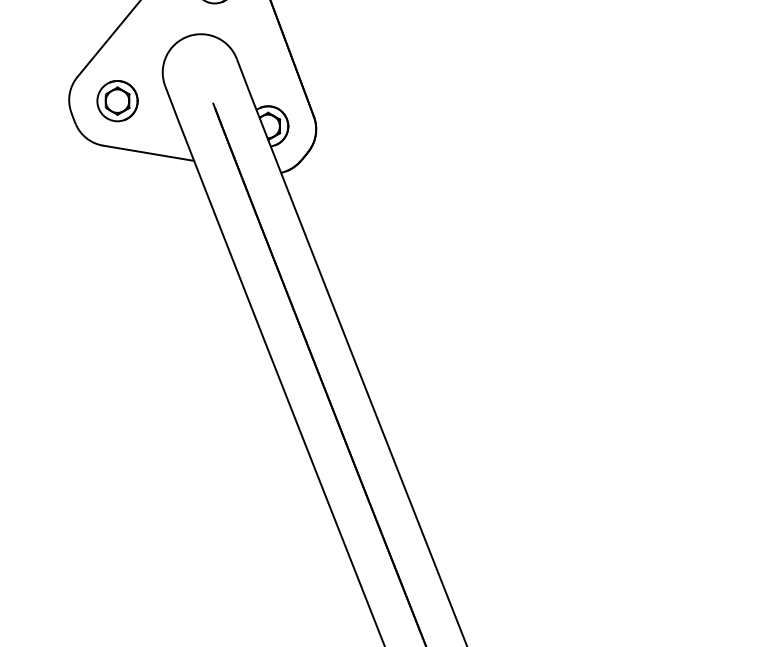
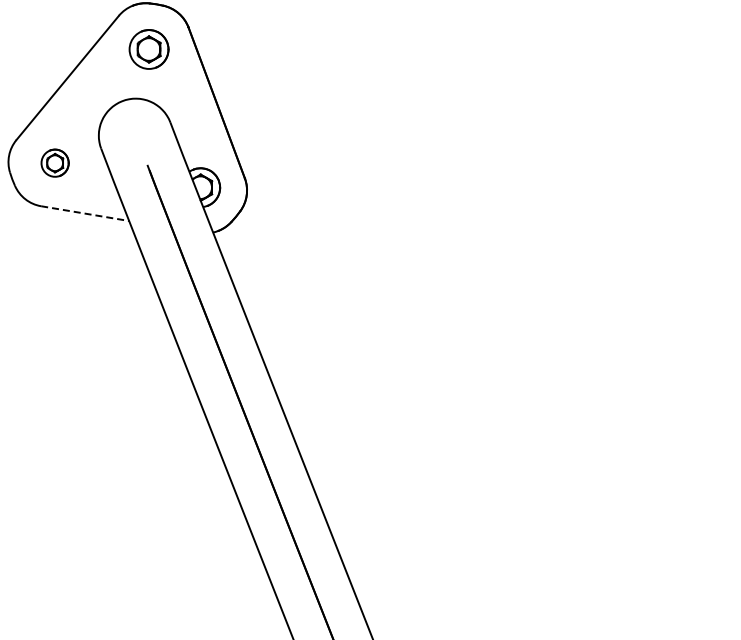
part: (116, 100) -> (54, 162), size x0.7
line: (148, 153) -> (85, 213), solid -> dashed

